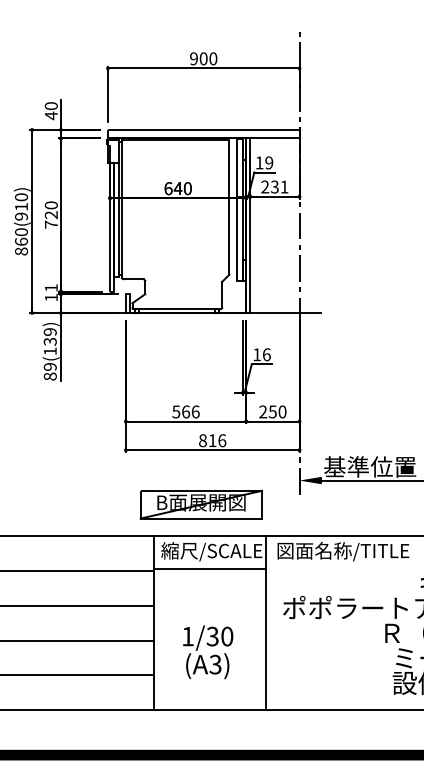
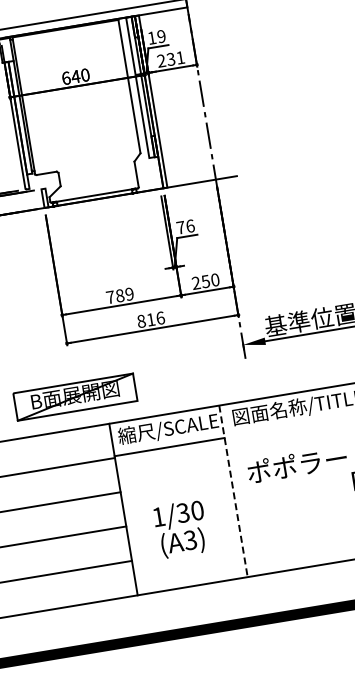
text: (257, 354) -> (181, 227), 16 -> 76
text: (185, 411) -> (119, 295), 566 -> 789
part: (200, 504) -> (74, 397), moved
line: (265, 623) -> (233, 491), solid -> dashed

